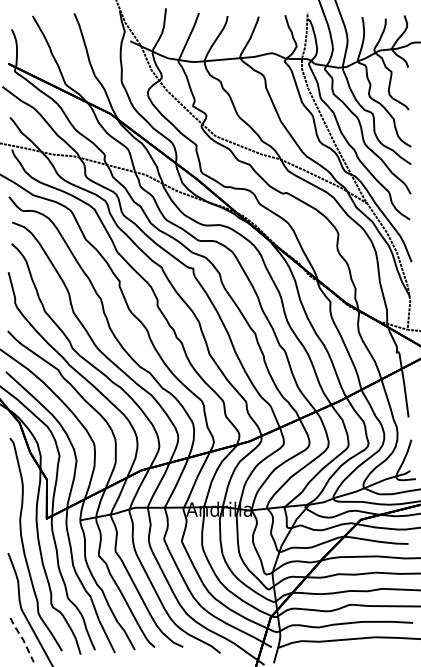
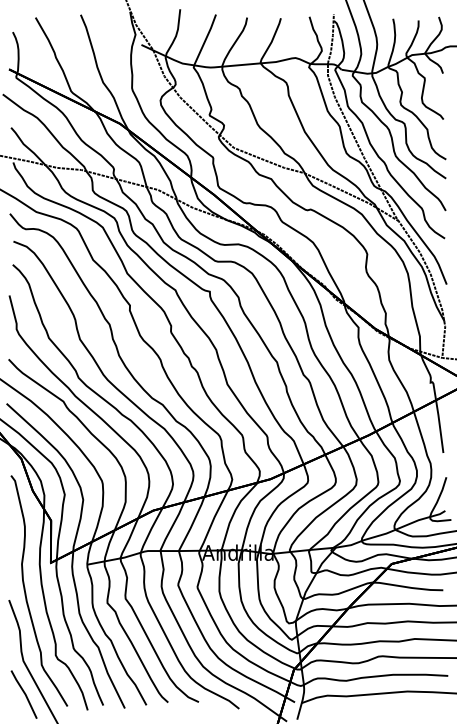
line: (22, 639) -> (24, 693), dashed -> solid

